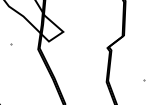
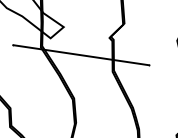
line: (77, 62) -> (81, 55), added

